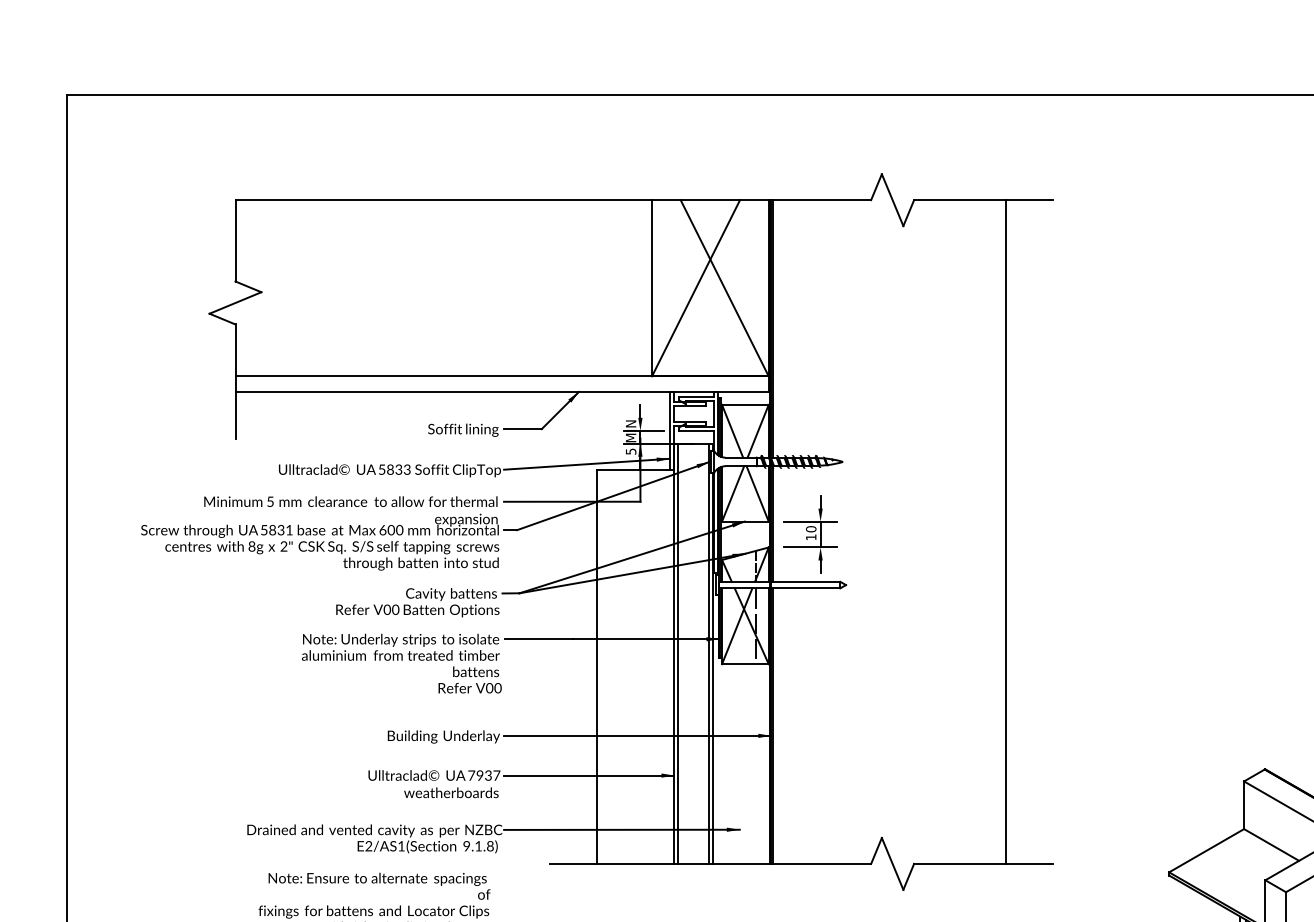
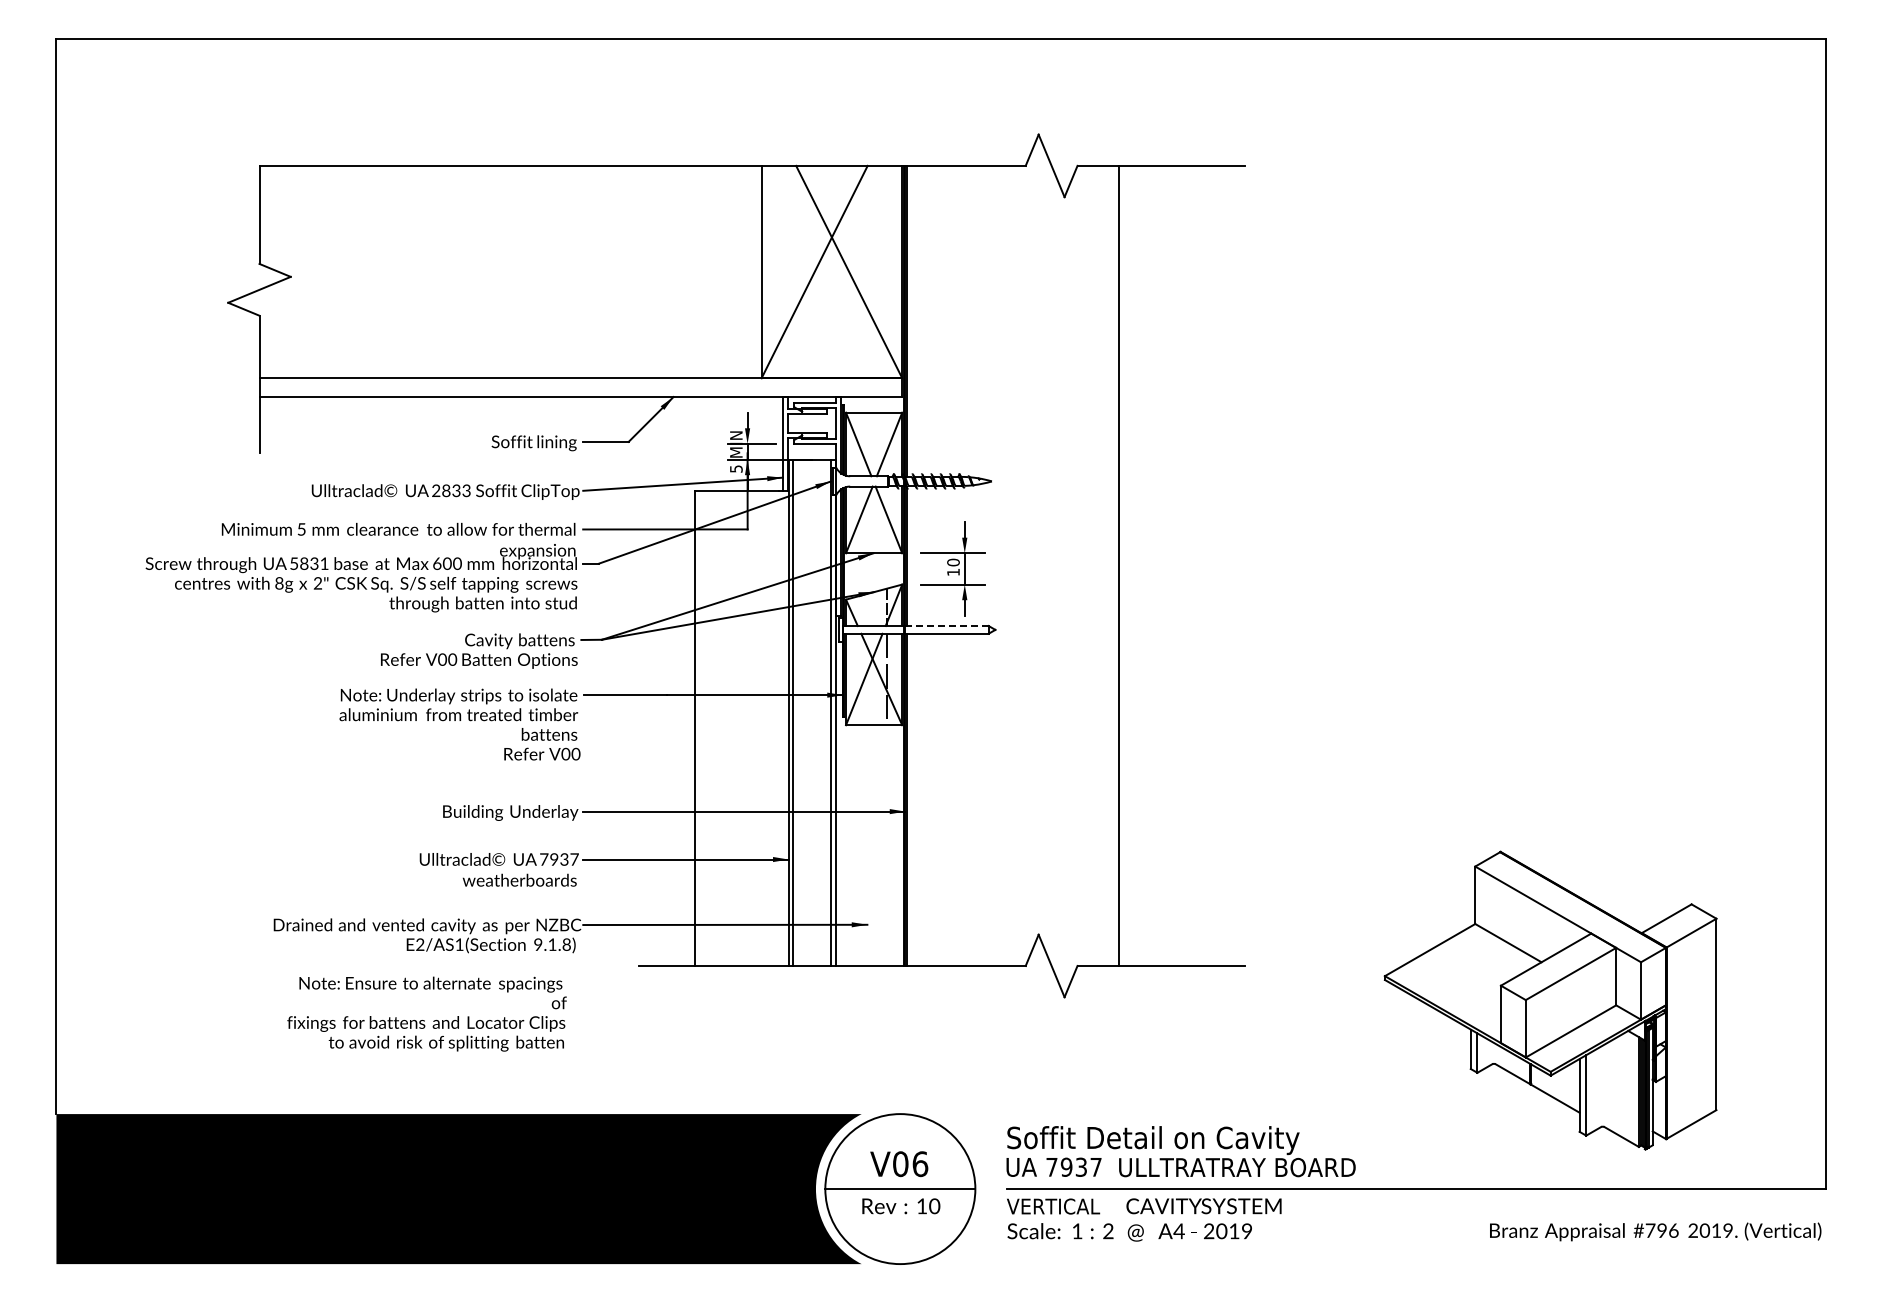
text: (382, 469) -> (436, 490), 5833 -> 2833
line: (1006, 531) -> (1119, 565), moved
line: (806, 581) -> (947, 625), solid -> dashed

